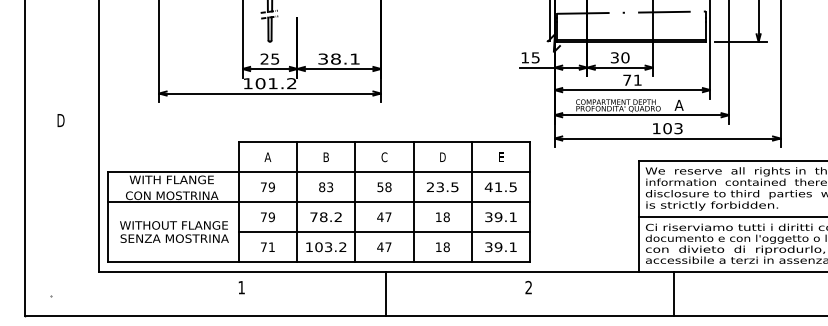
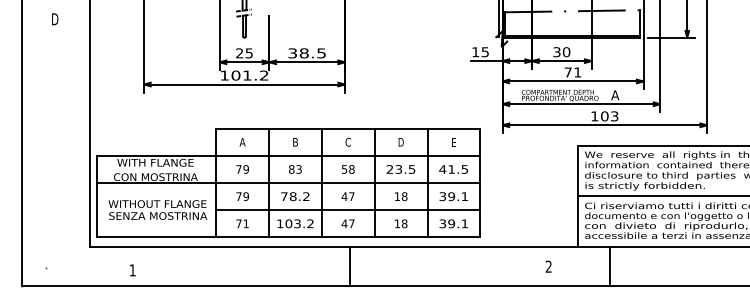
text: (354, 58) -> (321, 52), 38.1 -> 38.5
text: (60, 120) -> (54, 19), moved
text: (241, 287) -> (132, 270), moved
text: (528, 287) -> (548, 266), moved

